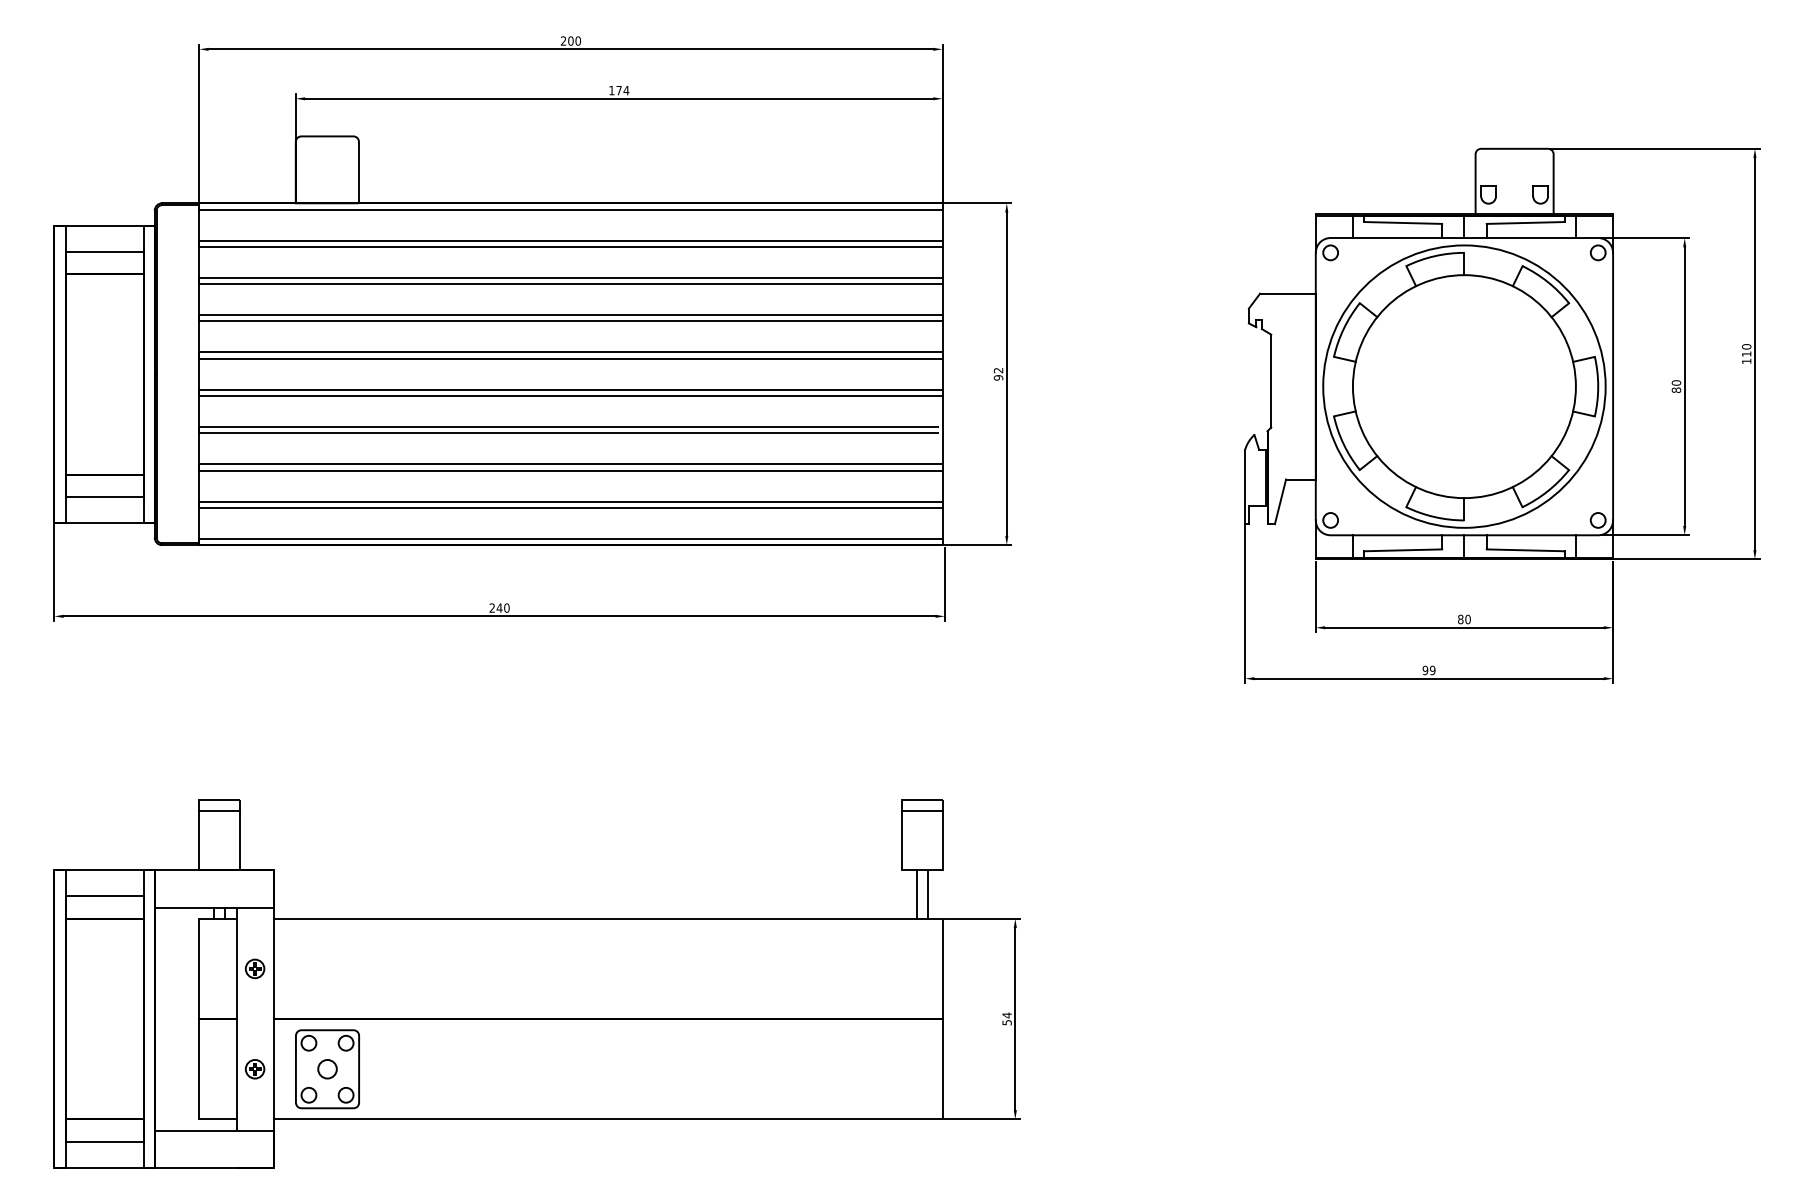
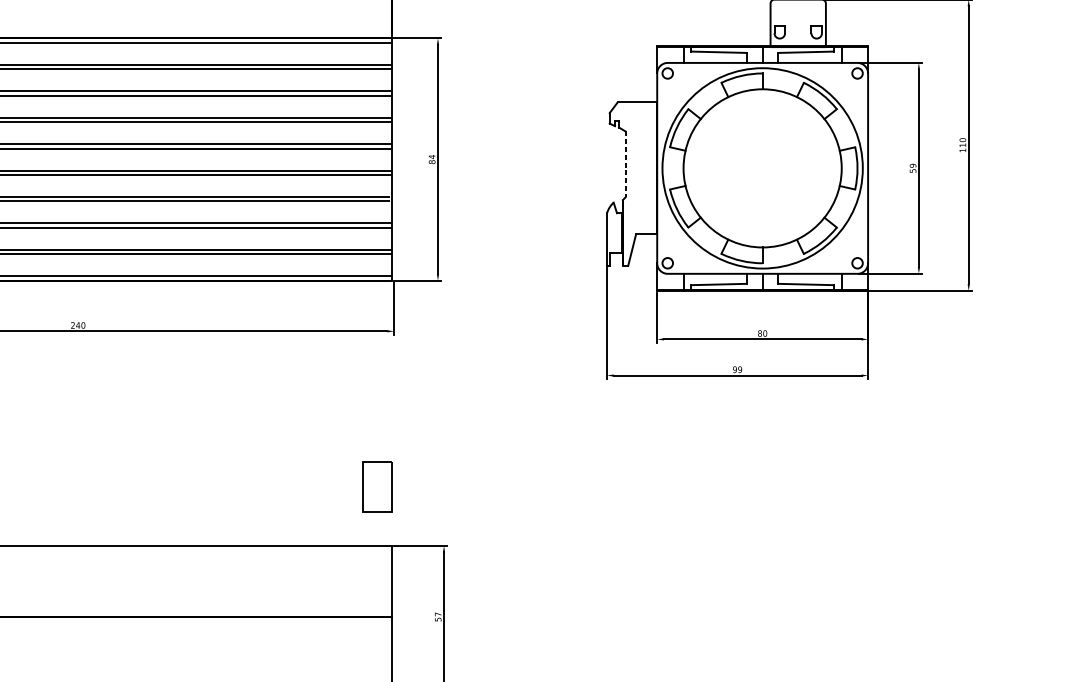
text: (998, 373) -> (432, 159), 92 -> 84
line: (1271, 381) -> (625, 164), solid -> dashed
text: (1676, 386) -> (913, 168), 80 -> 59
line: (921, 810) -> (377, 469), removed
line: (916, 894) -> (373, 528), removed
line: (927, 894) -> (381, 528), removed
text: (1006, 1015) -> (437, 614), 54 -> 57

